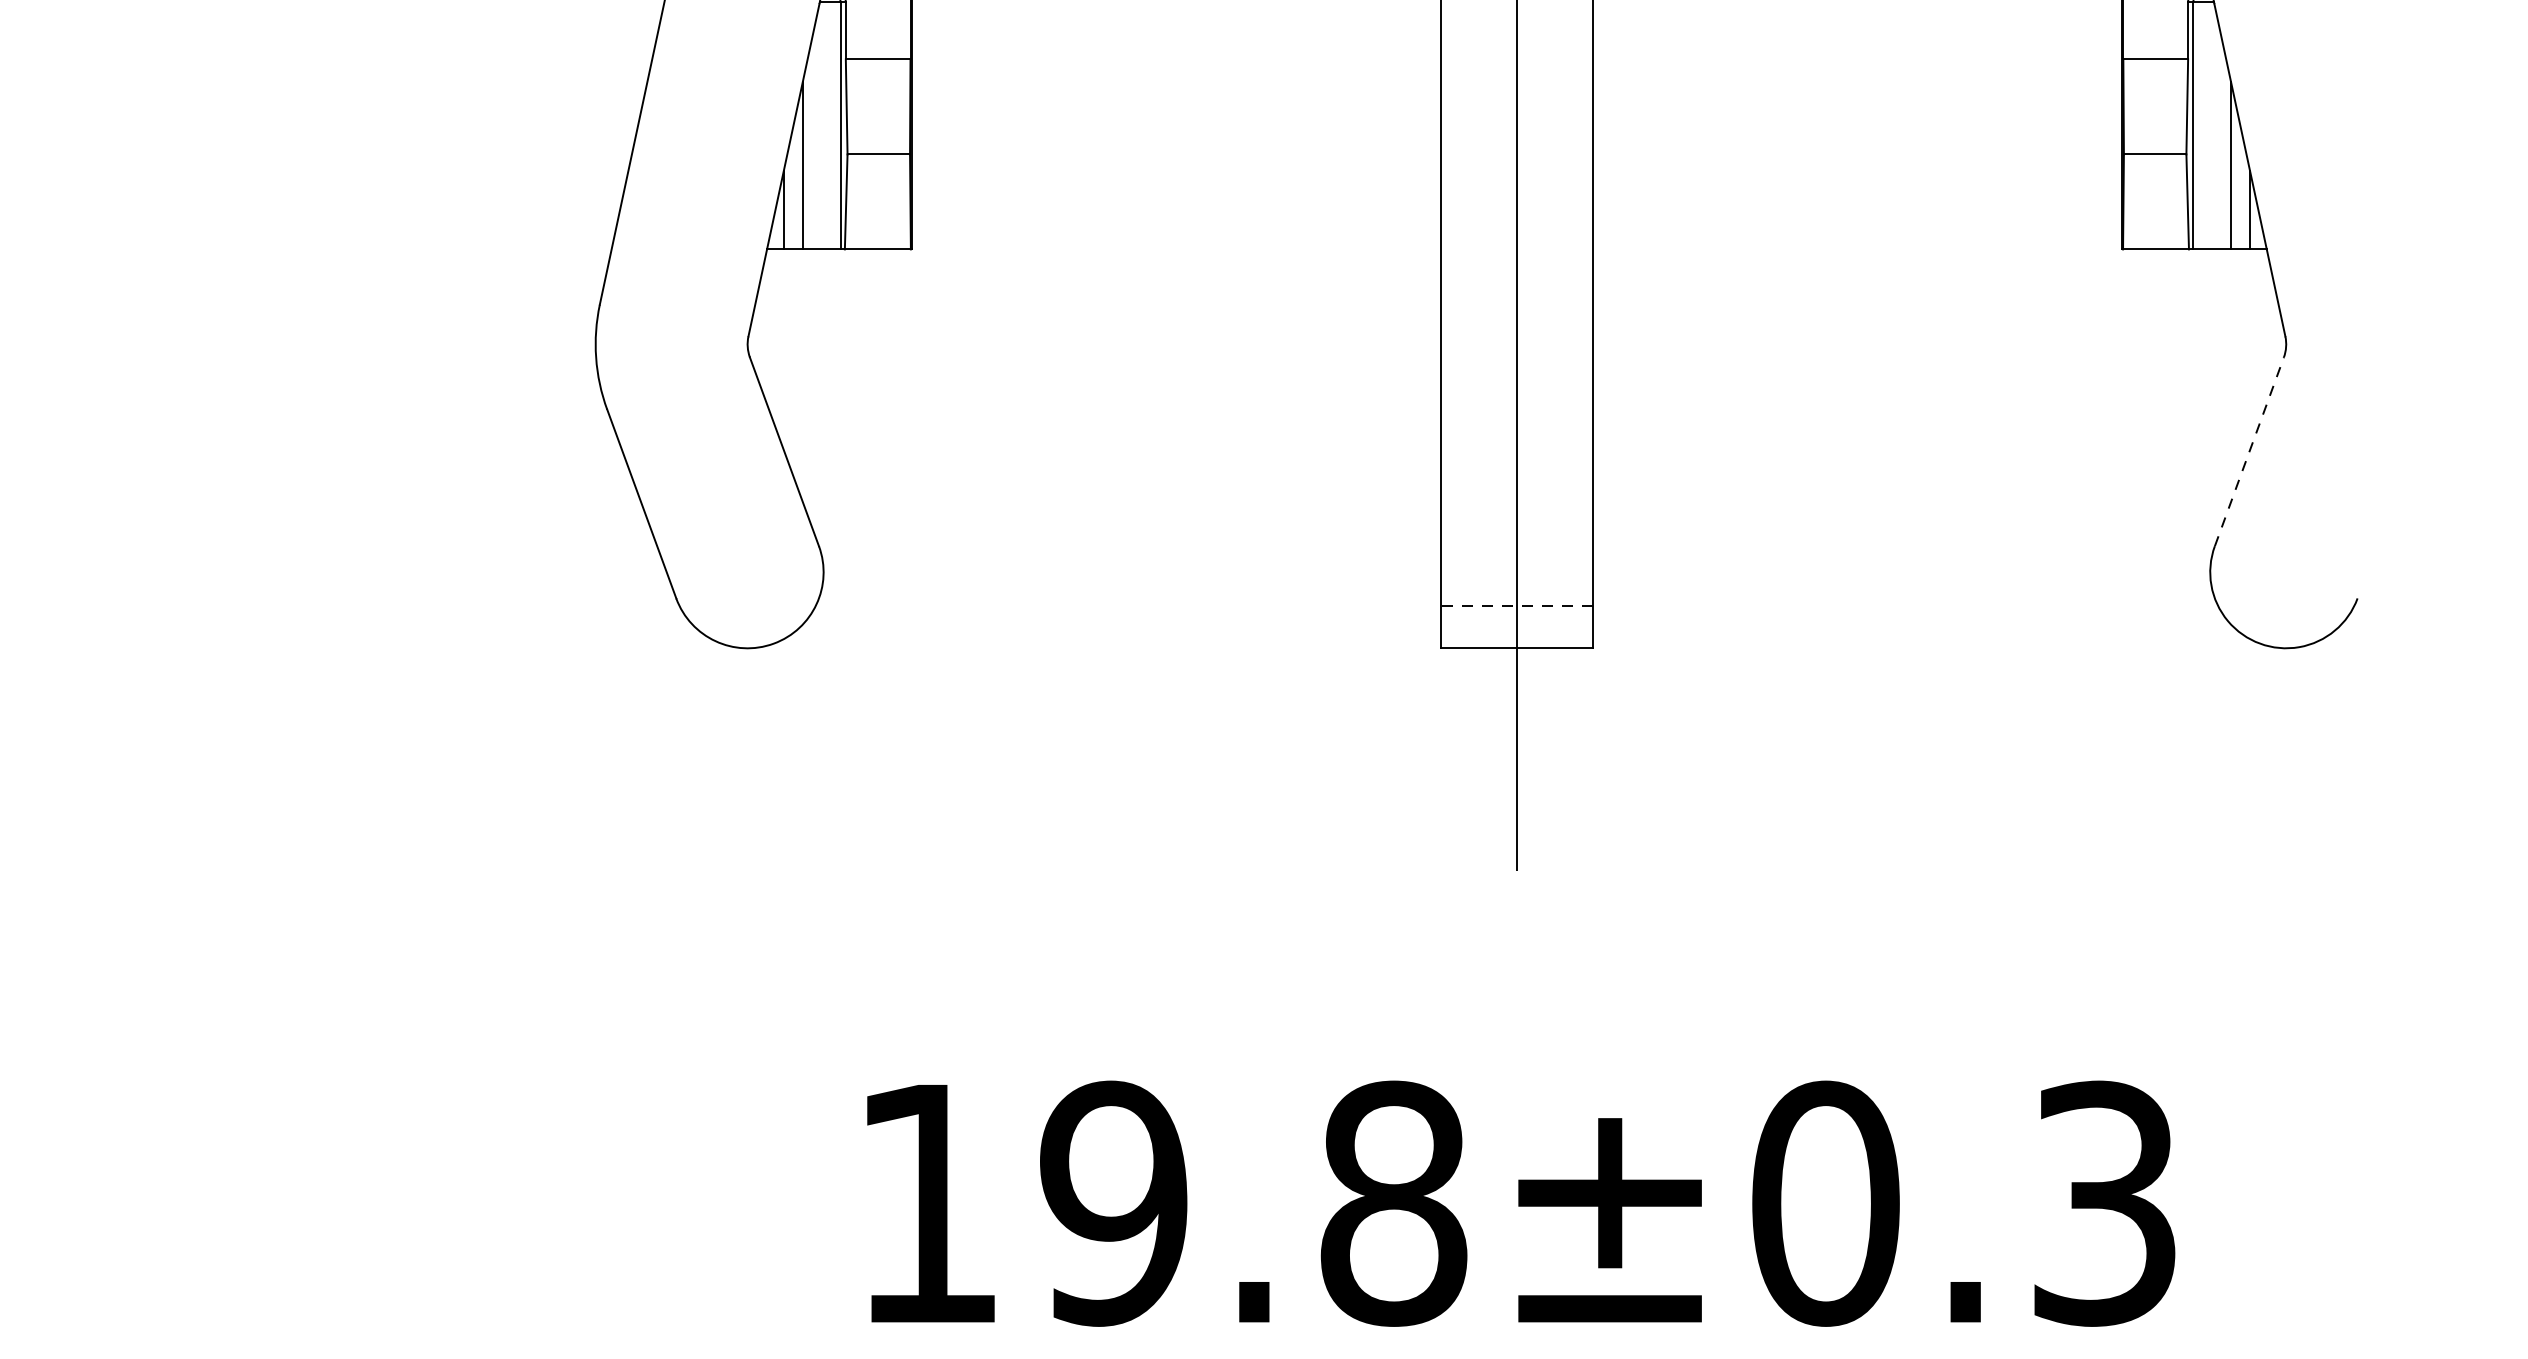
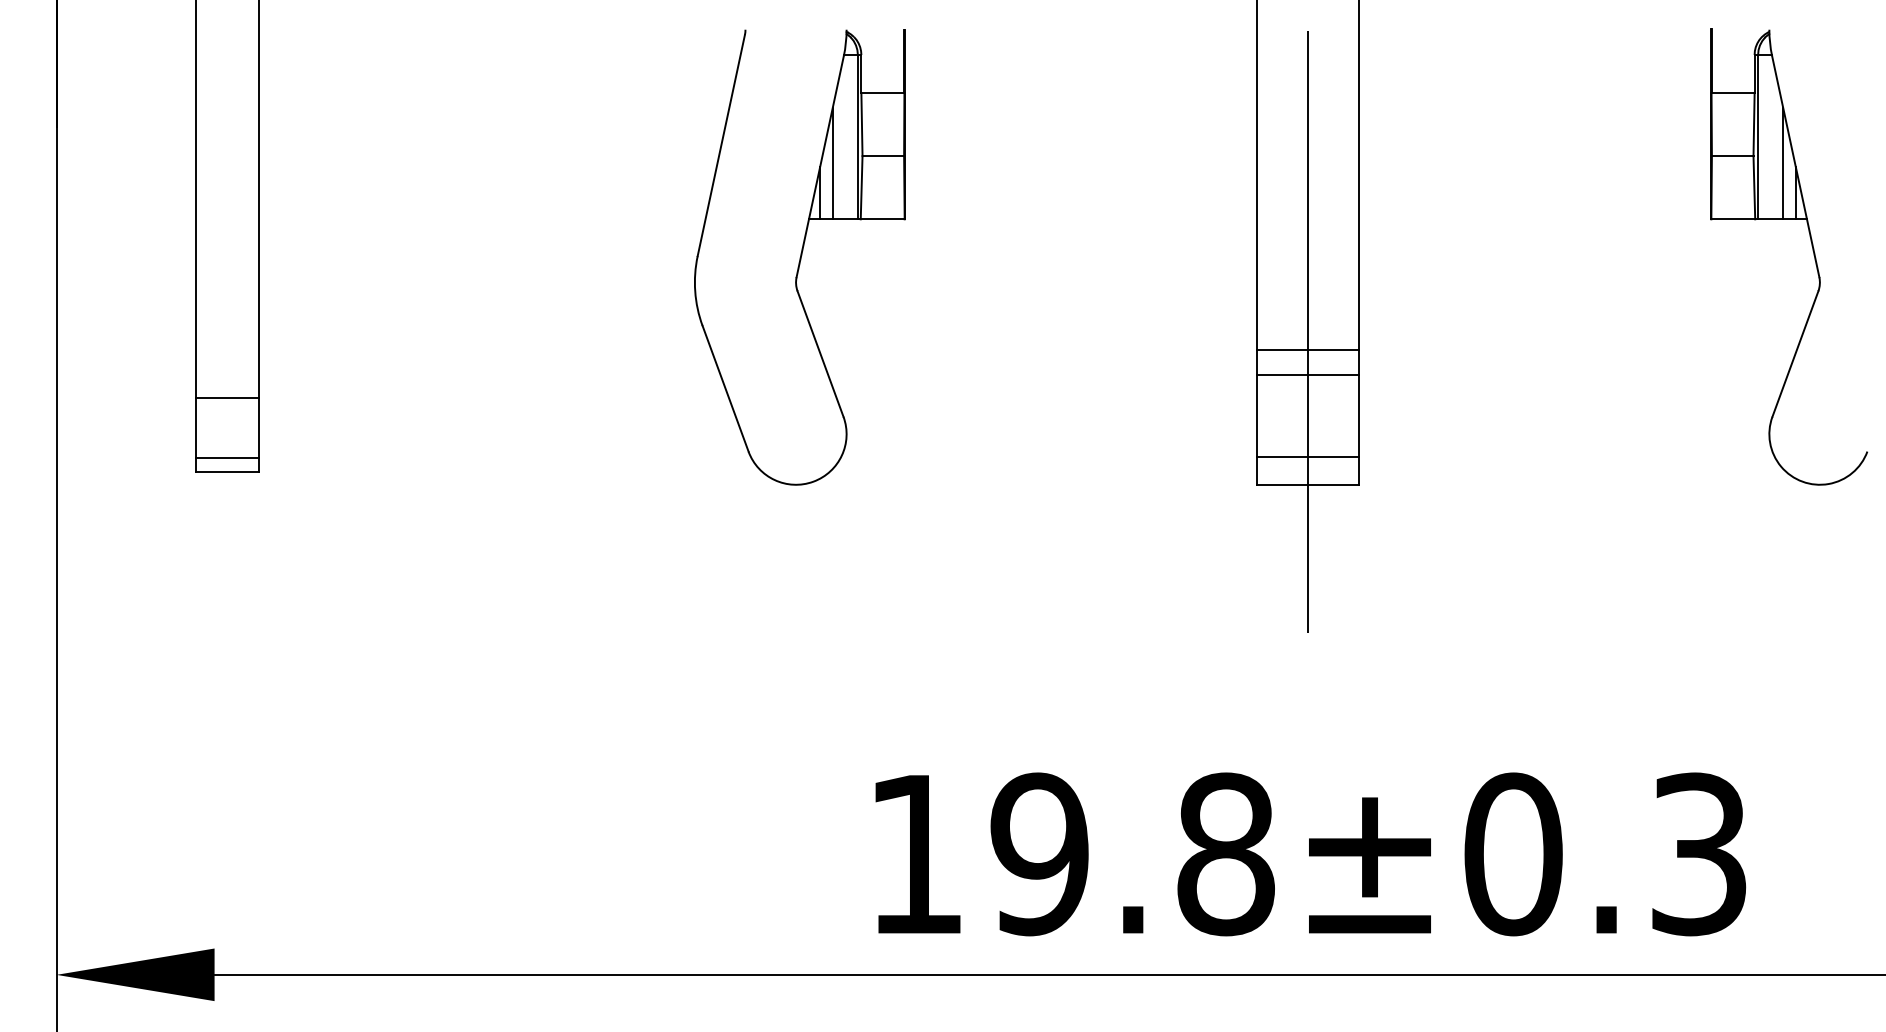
line: (1516, 446) -> (1307, 350), added
line: (2249, 452) -> (1795, 354), dashed -> solid
line: (1516, 484) -> (1307, 375), added
line: (1516, 605) -> (1307, 456), dashed -> solid

